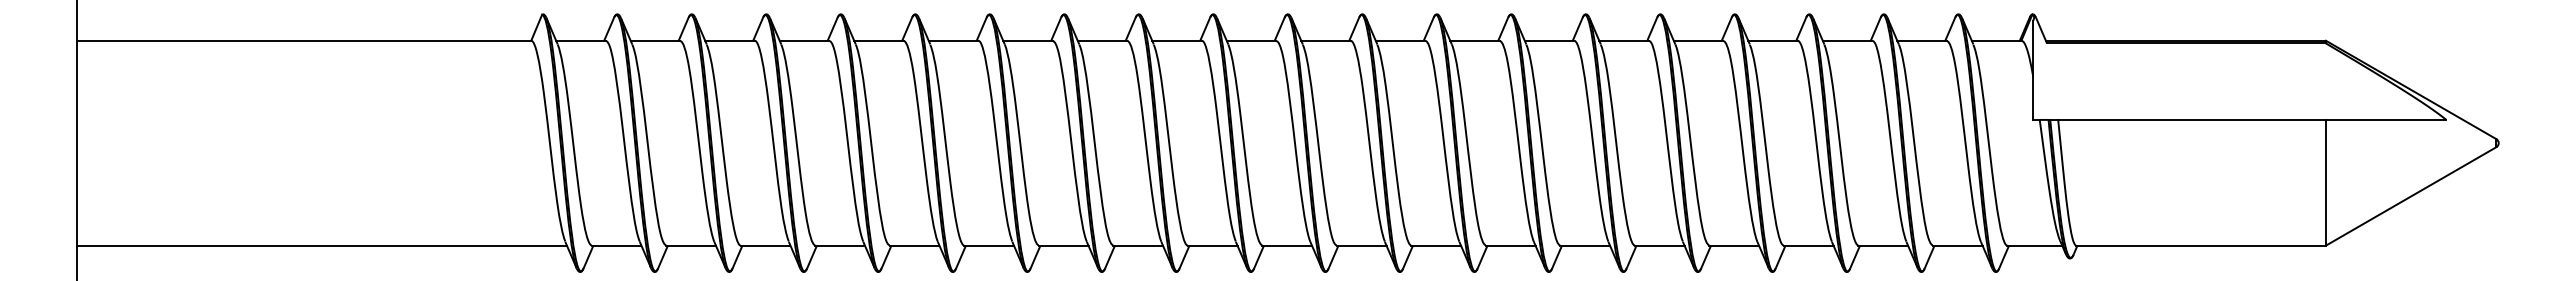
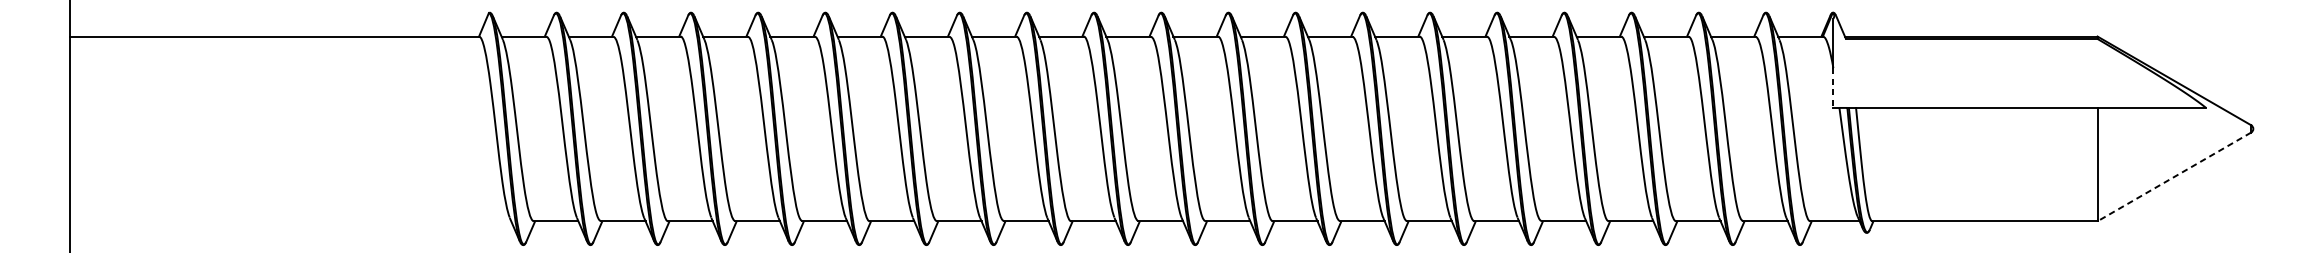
line: (2033, 98) -> (1833, 88), solid -> dashed
line: (2410, 196) -> (2173, 177), solid -> dashed
line: (321, 245) -> (289, 221), removed

